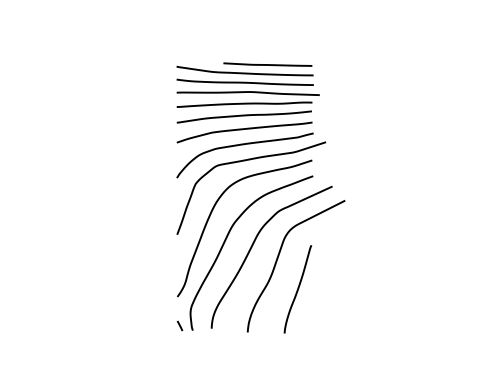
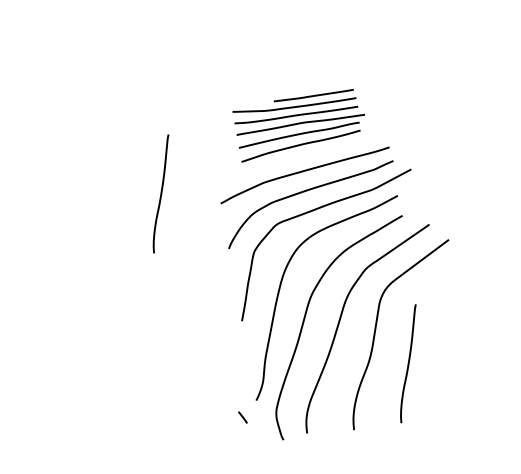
part: (247, 92) -> (299, 123), size x0.7
curve: (132, 127) -> (160, 194), added
curve: (179, 325) -> (242, 417), moved

